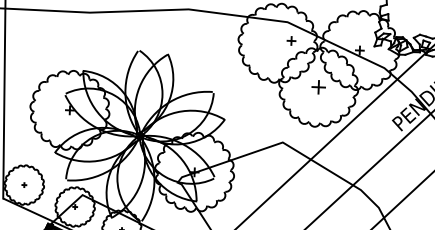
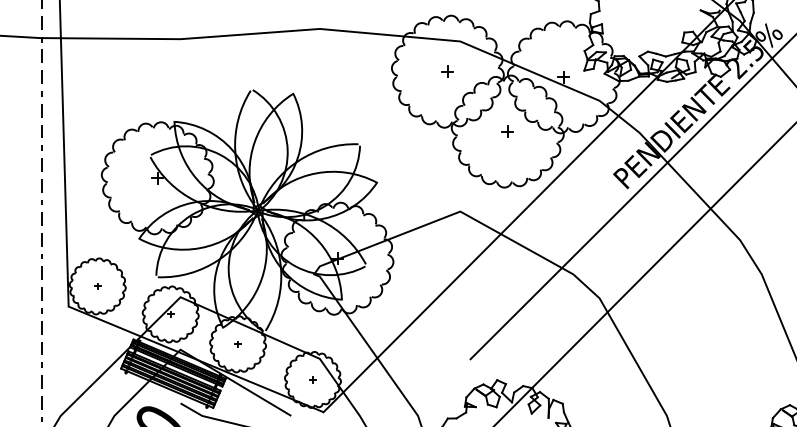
part: (291, 40) -> (447, 71), moved
part: (318, 87) -> (507, 131), size x0.62

